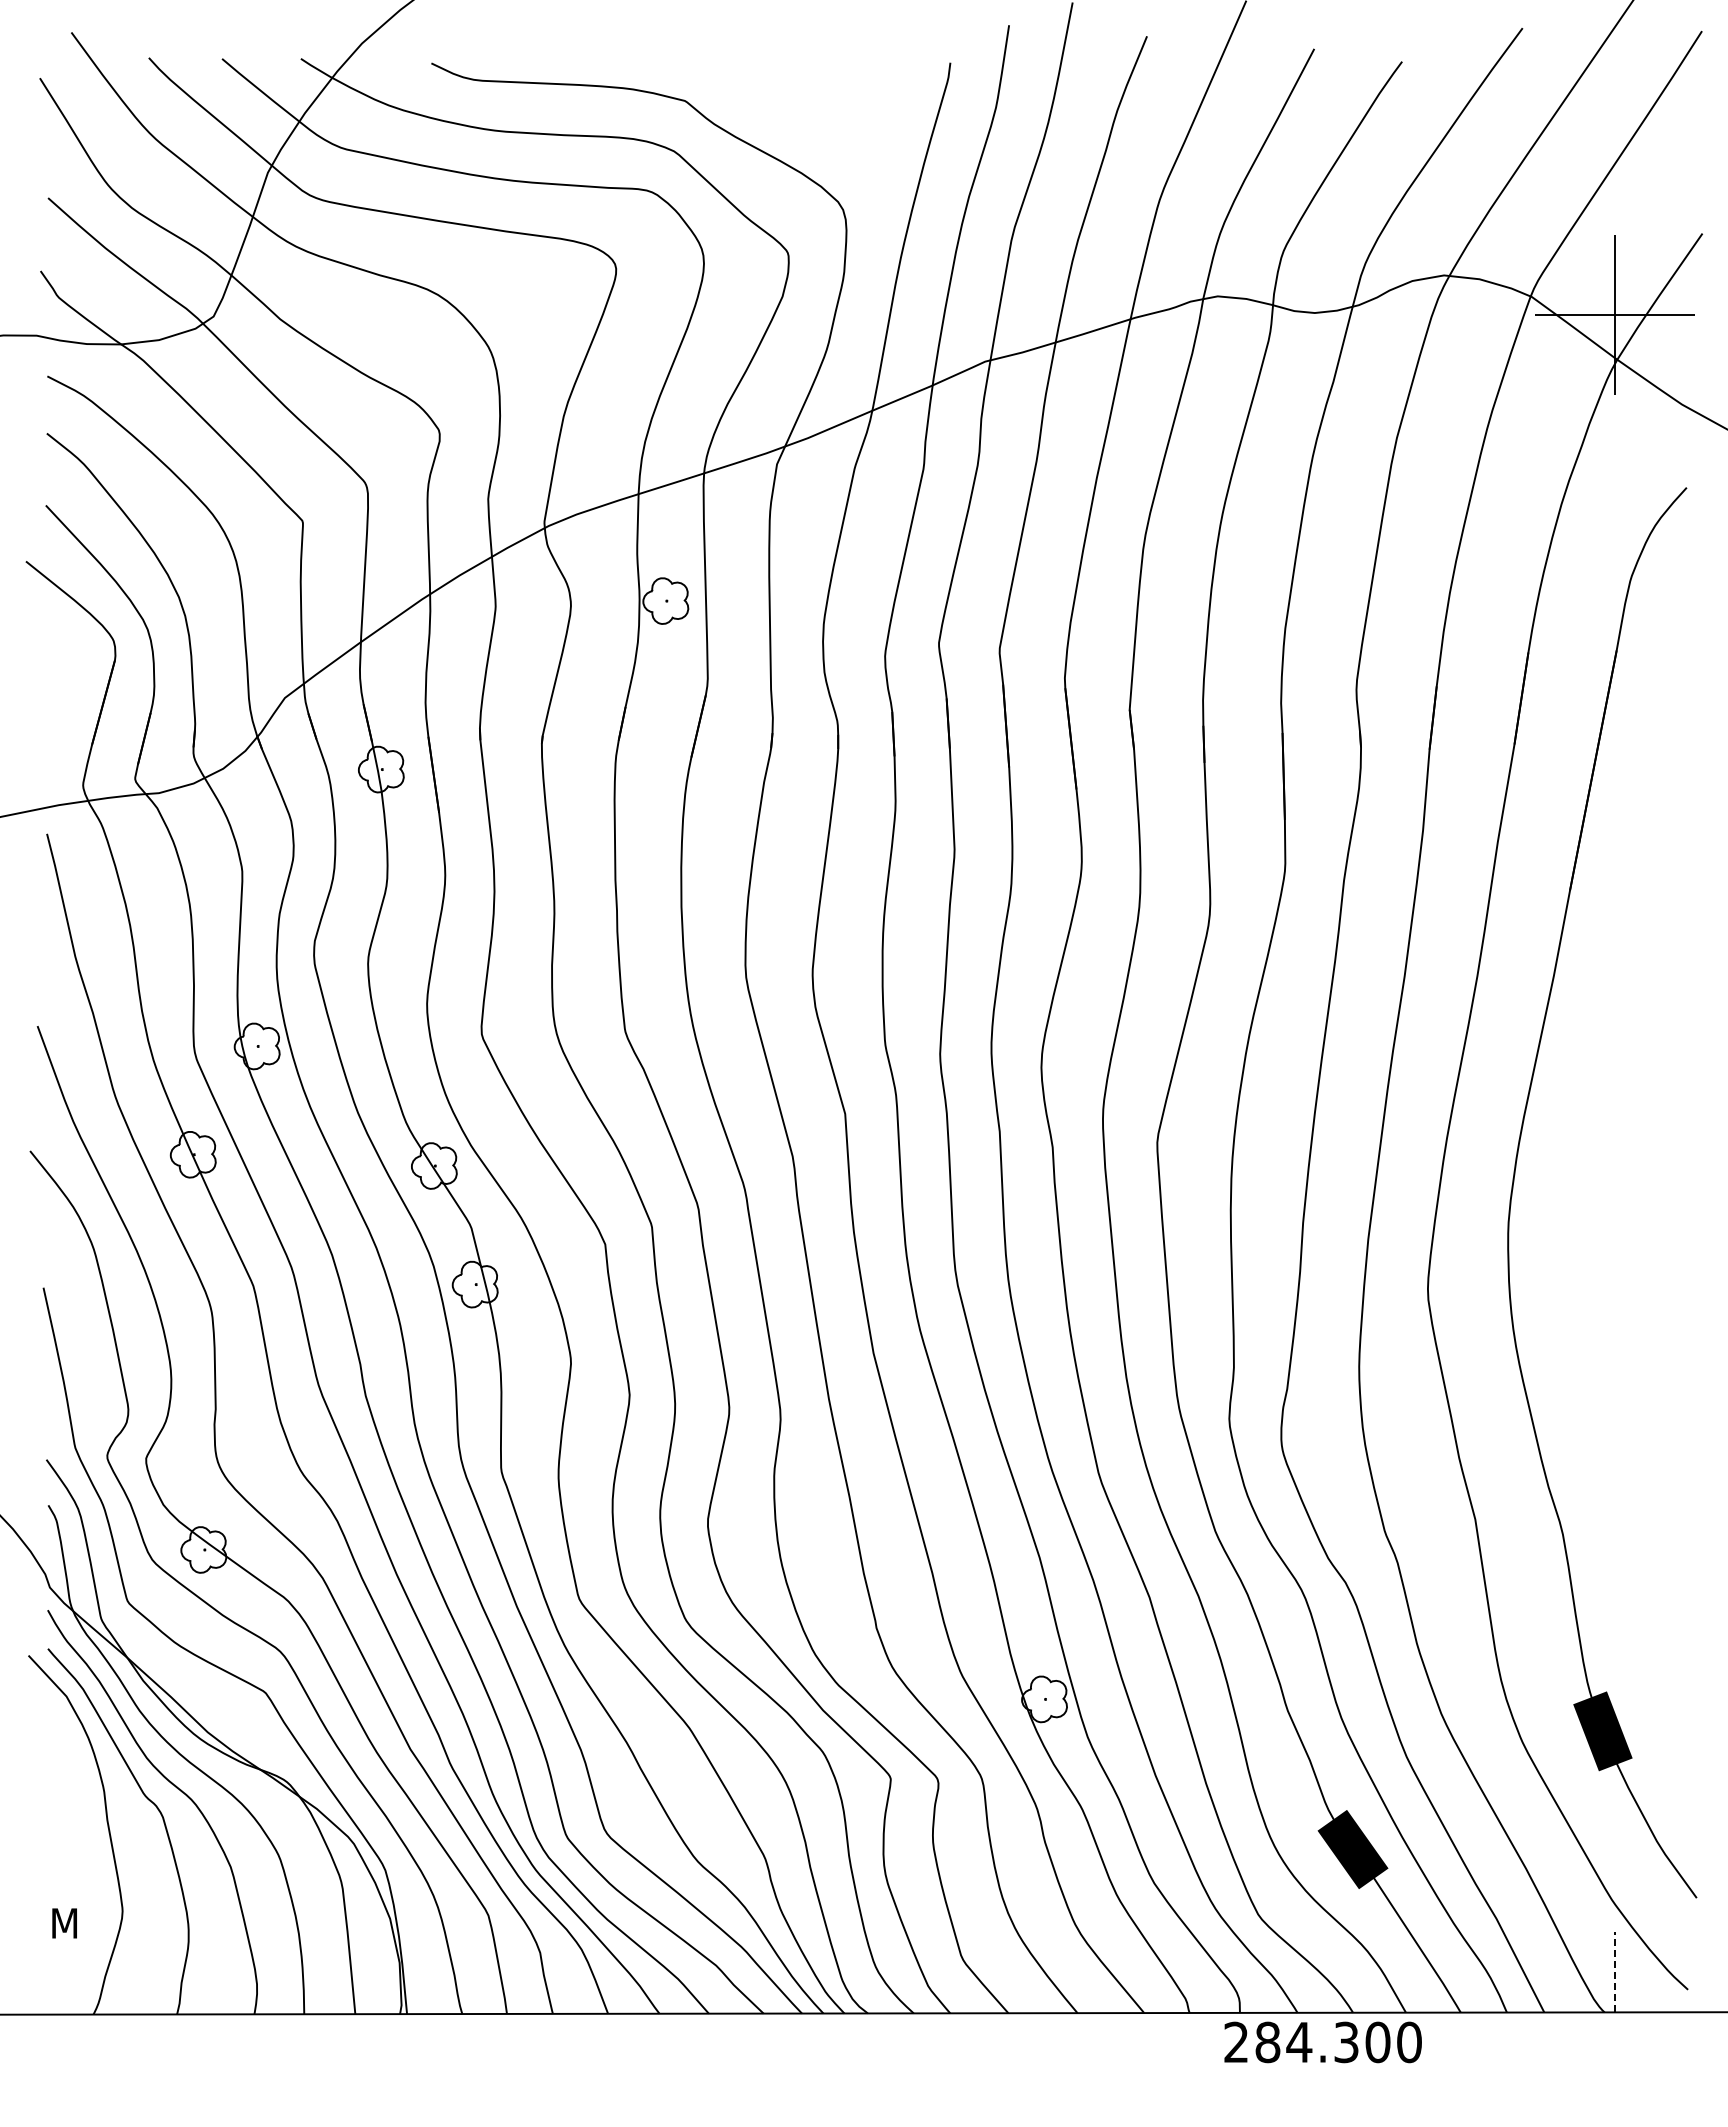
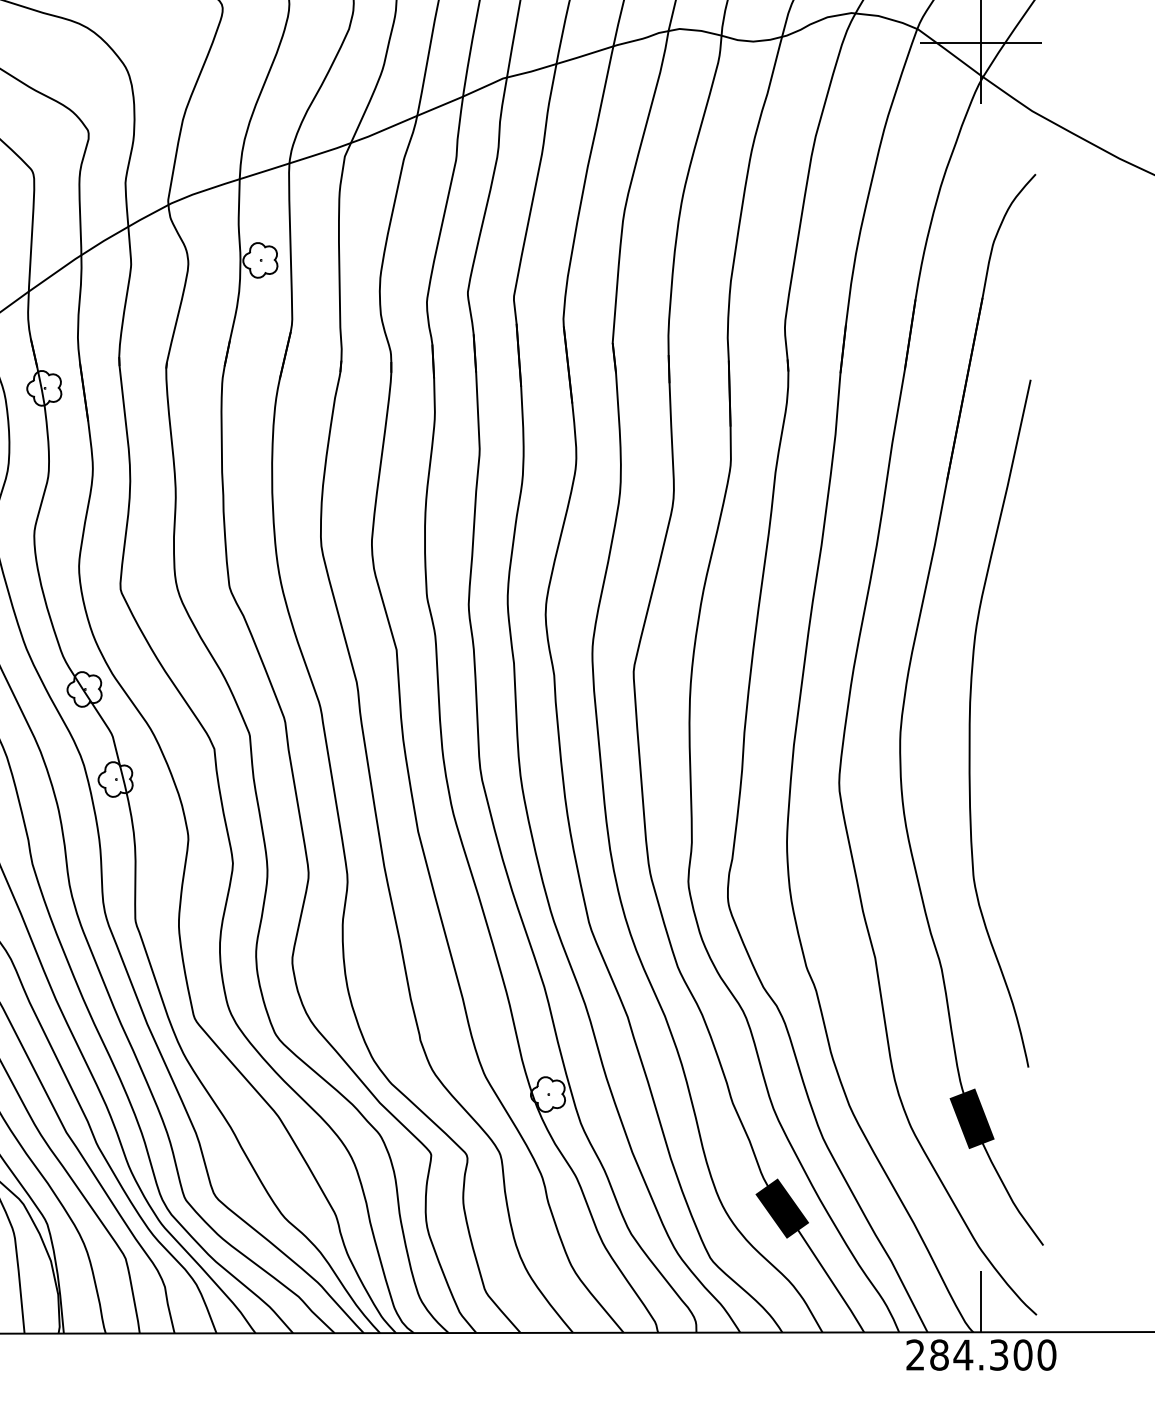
curve: (1600, 1210) -> (970, 723), added
line: (1615, 1971) -> (981, 1301), dashed -> solid
text: (1322, 2042) -> (980, 1355), moved

